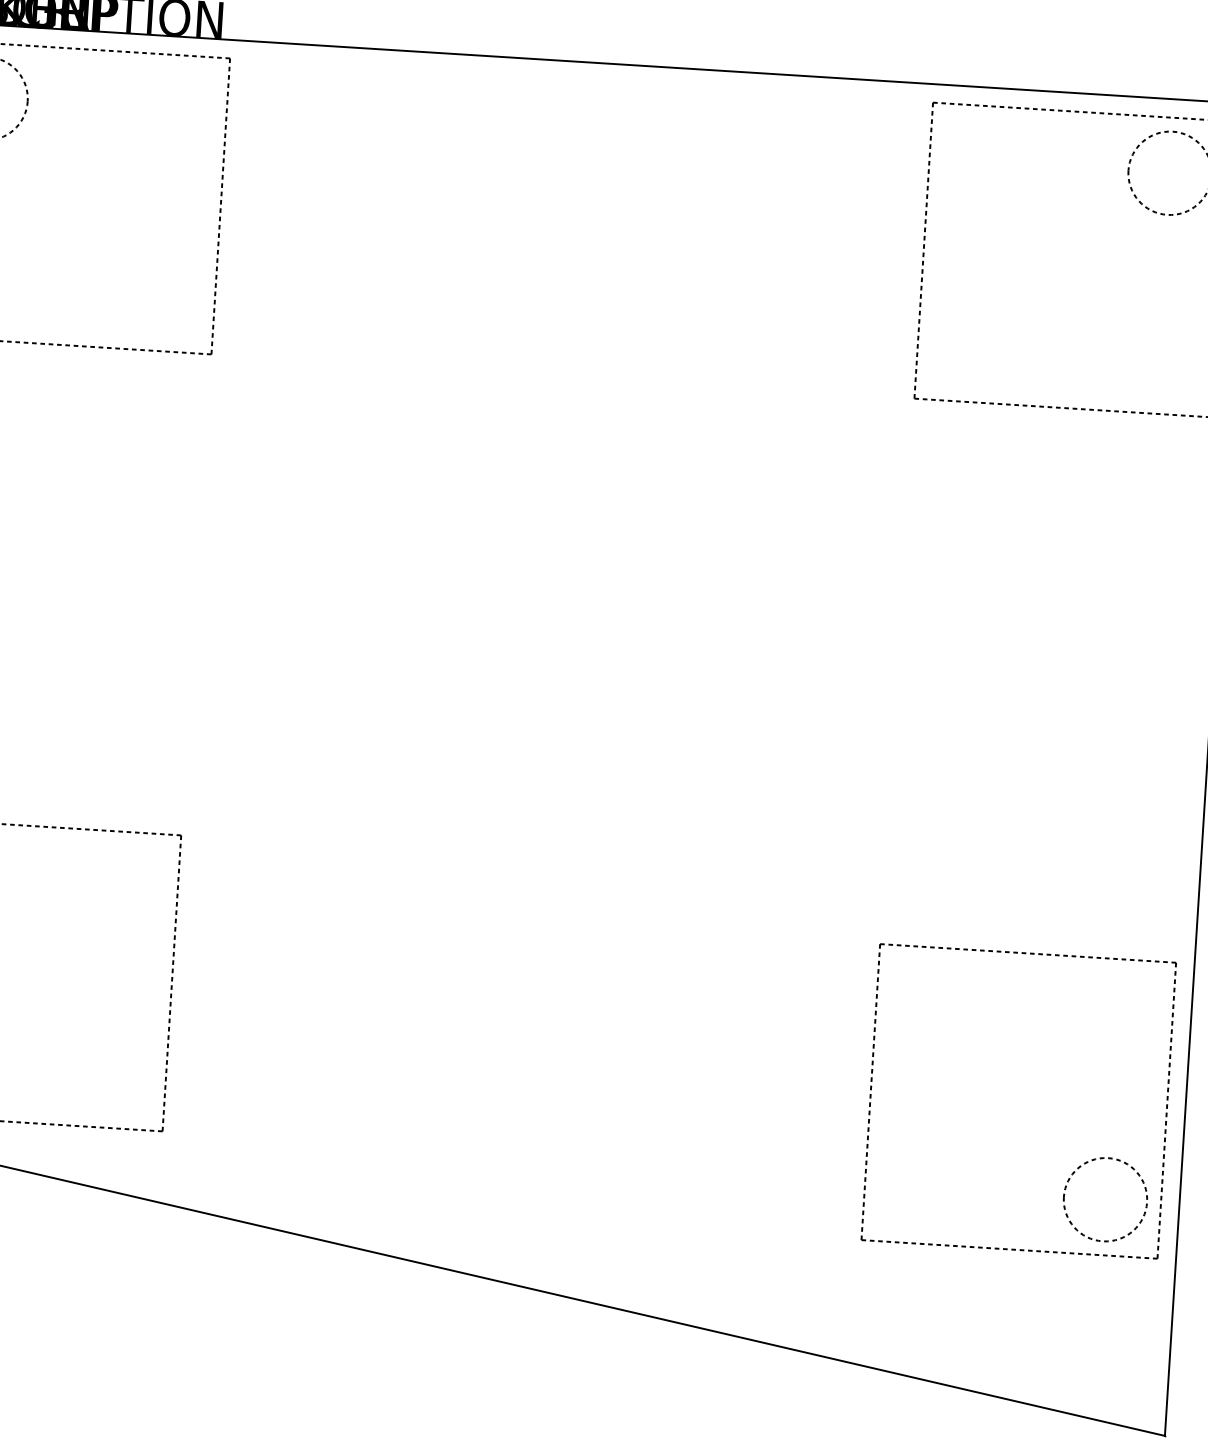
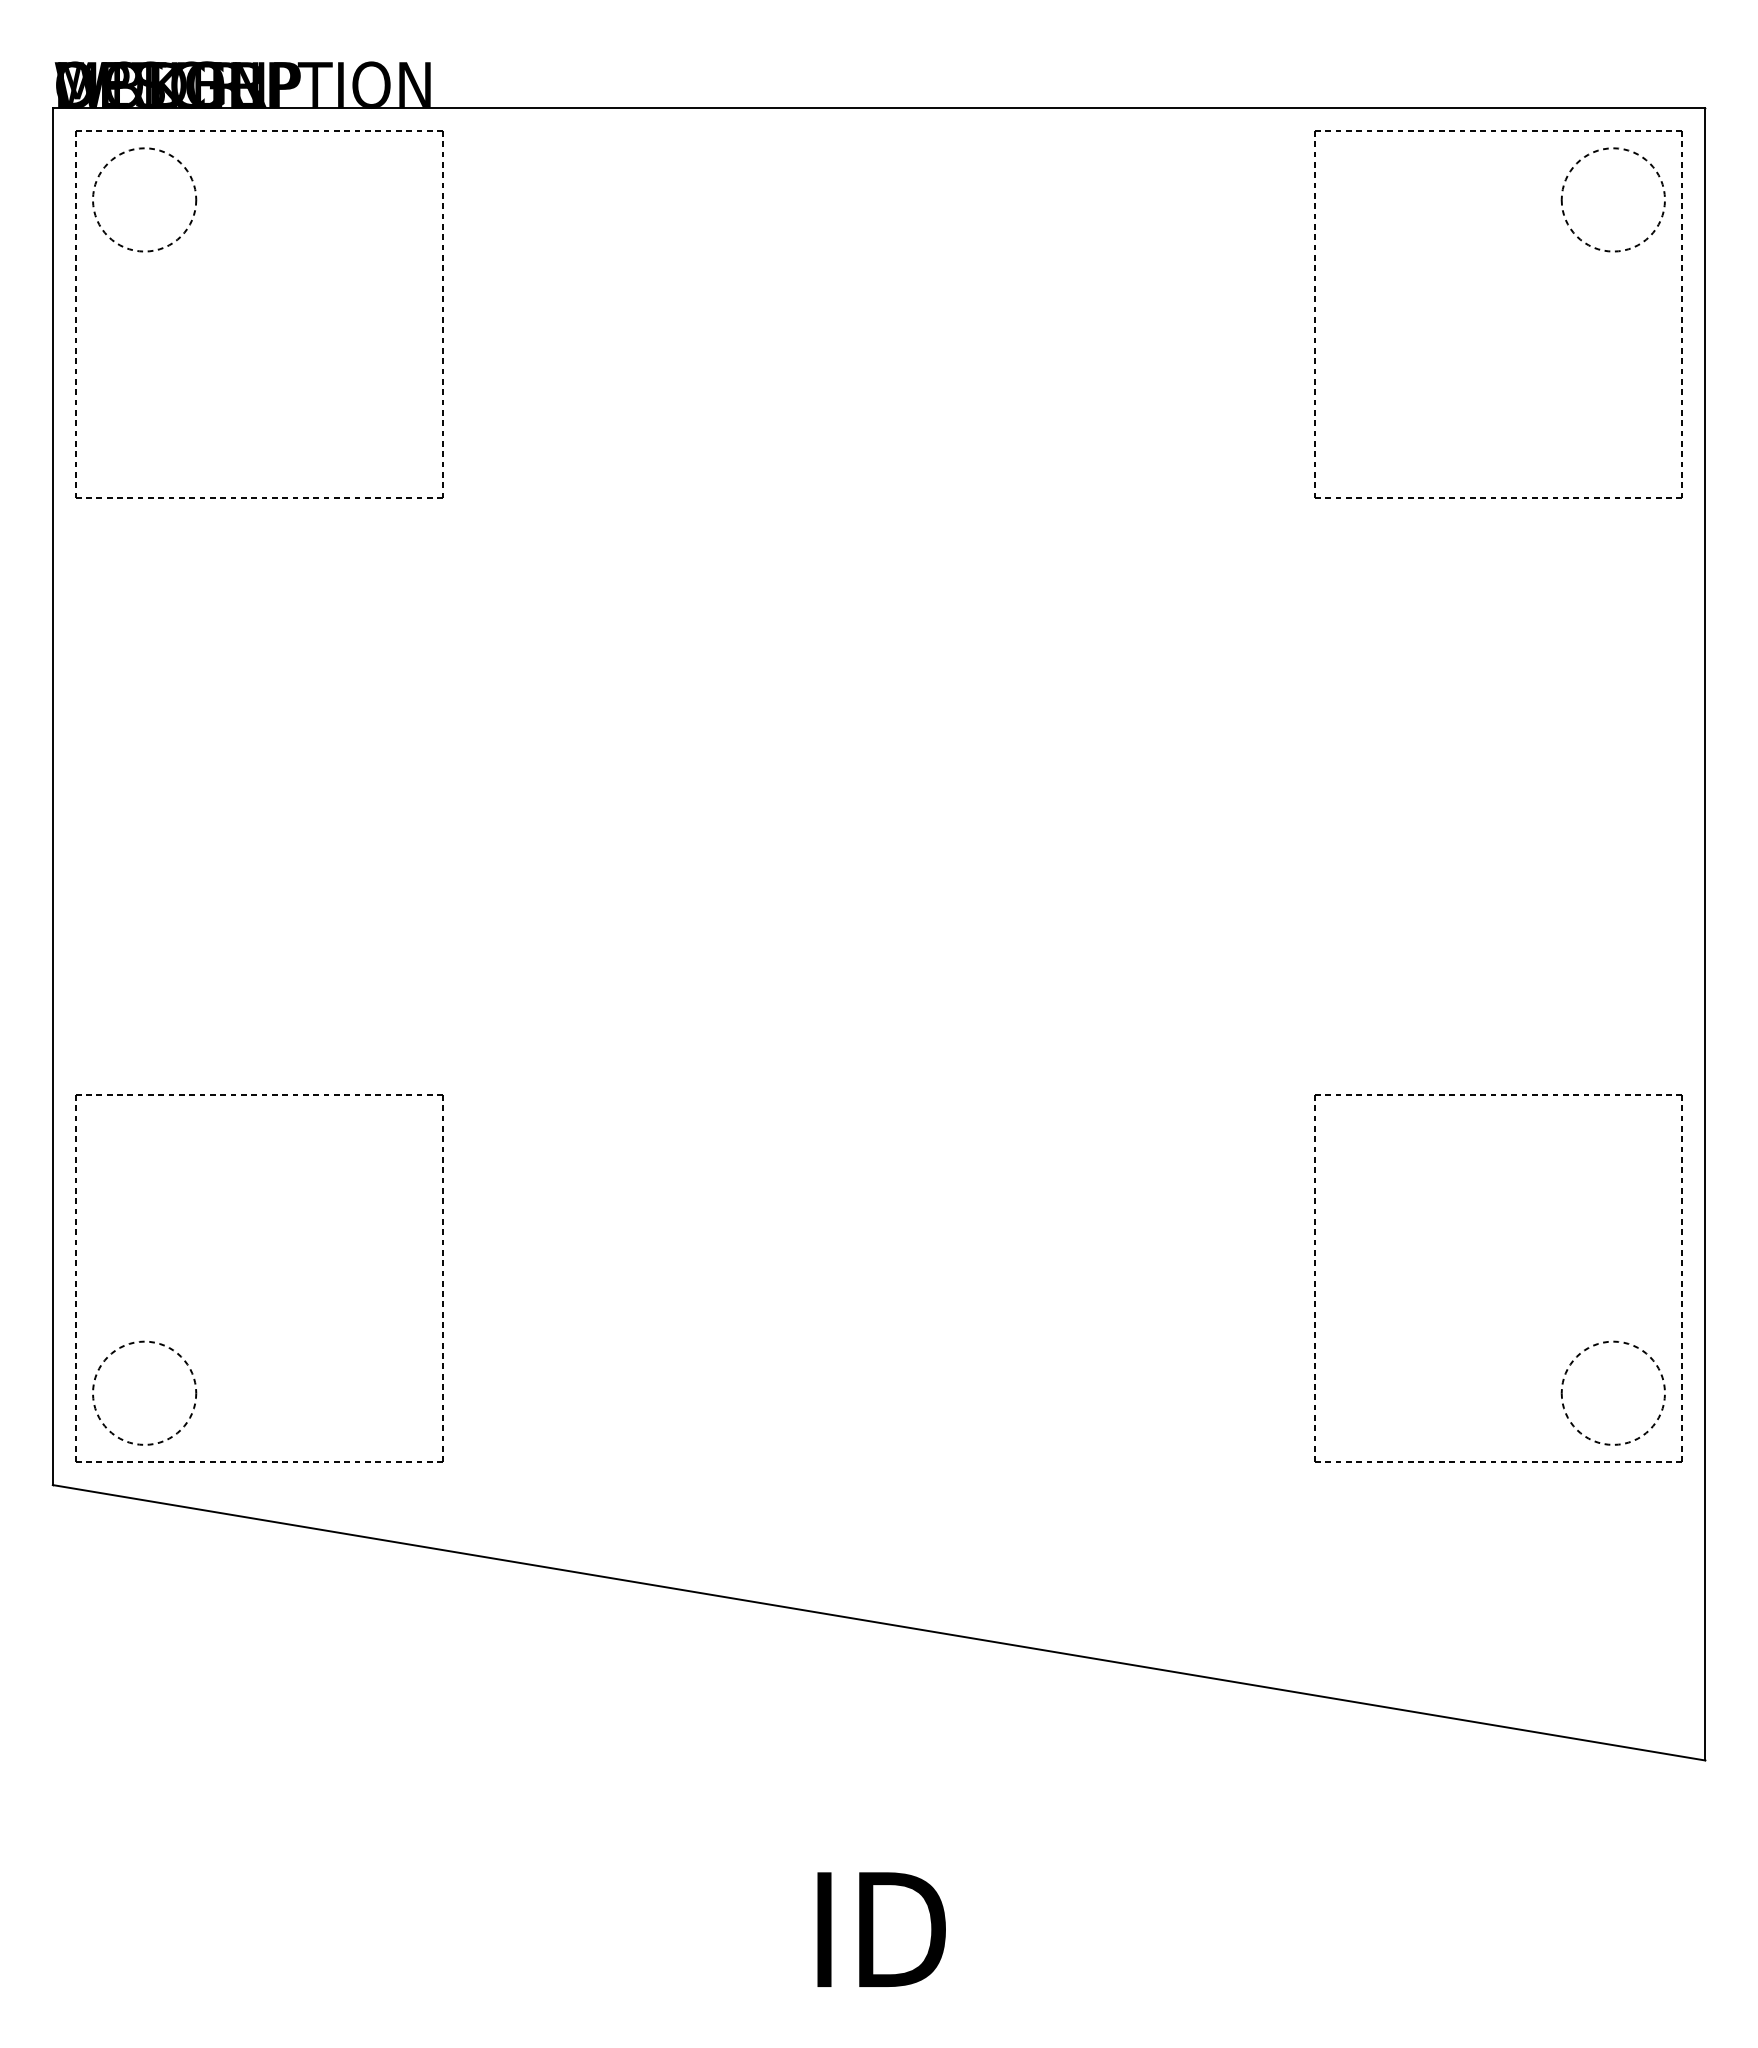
part: (1077, 1167) -> (1576, 1355), moved

